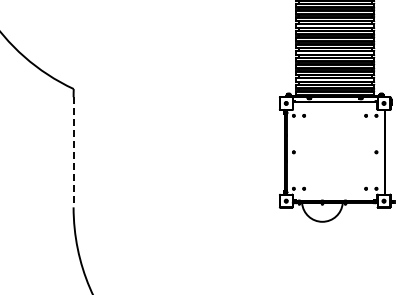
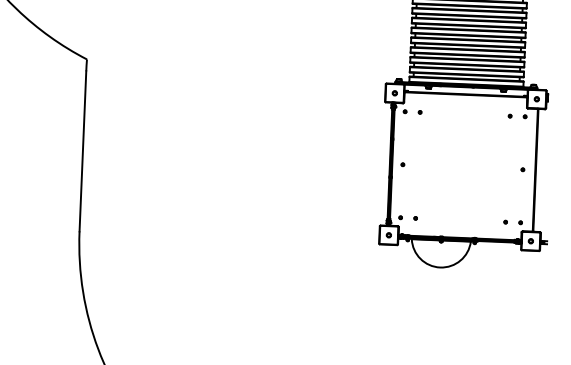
line: (73, 152) -> (82, 151), dashed -> solid

